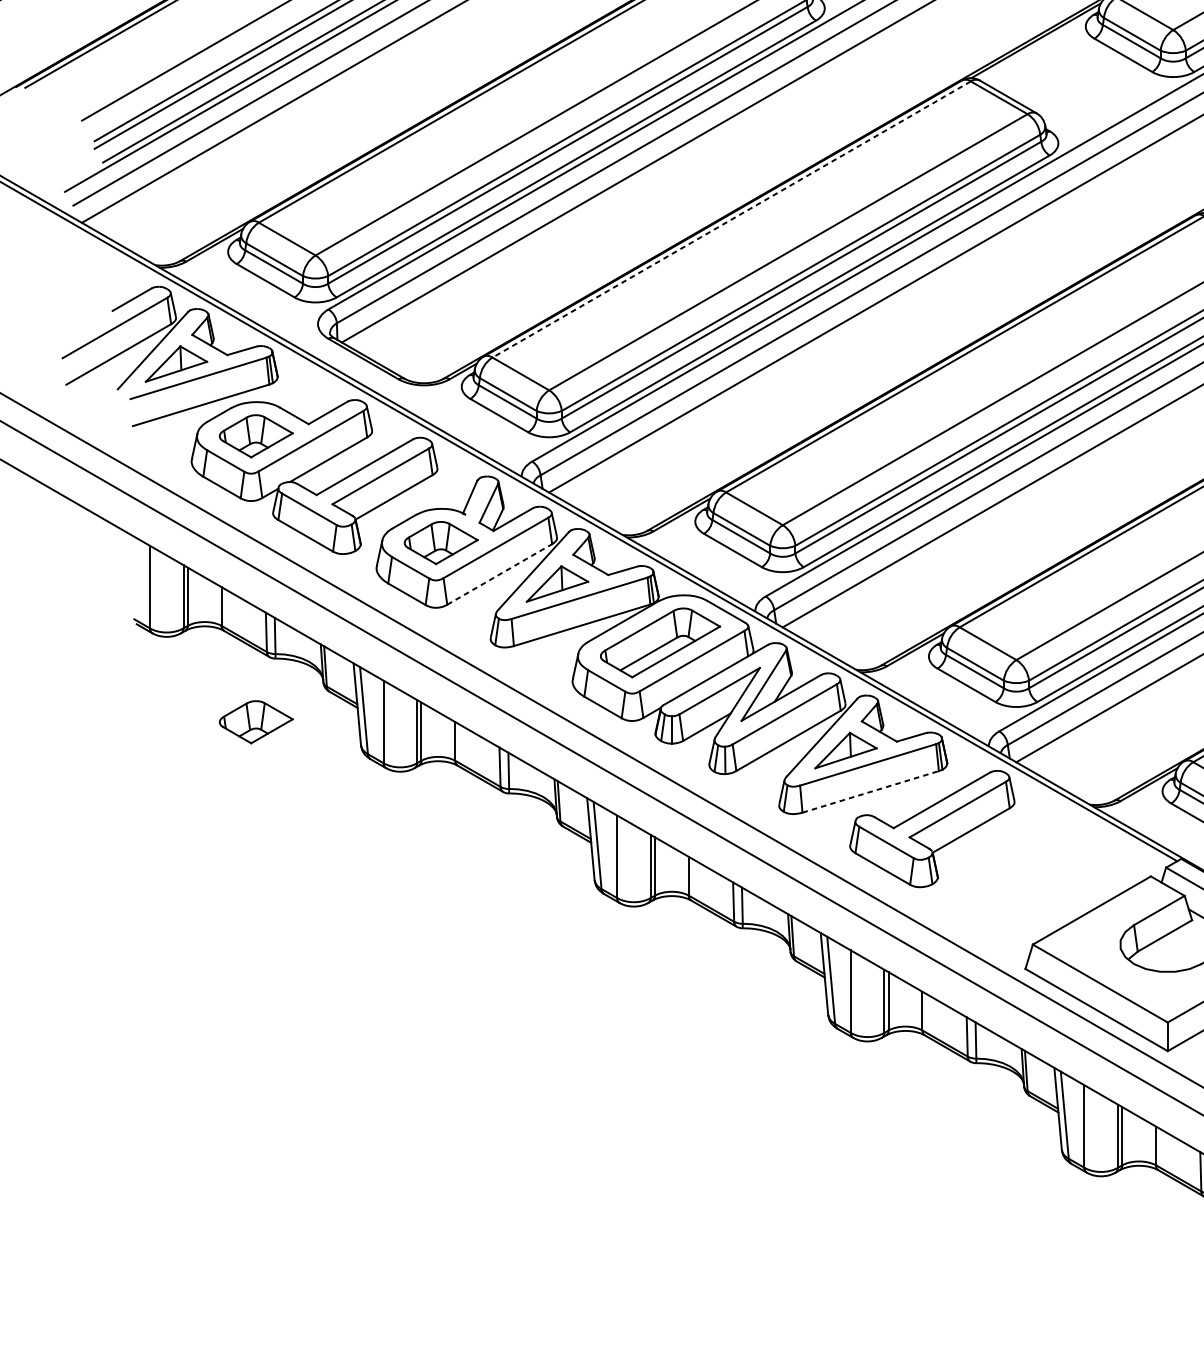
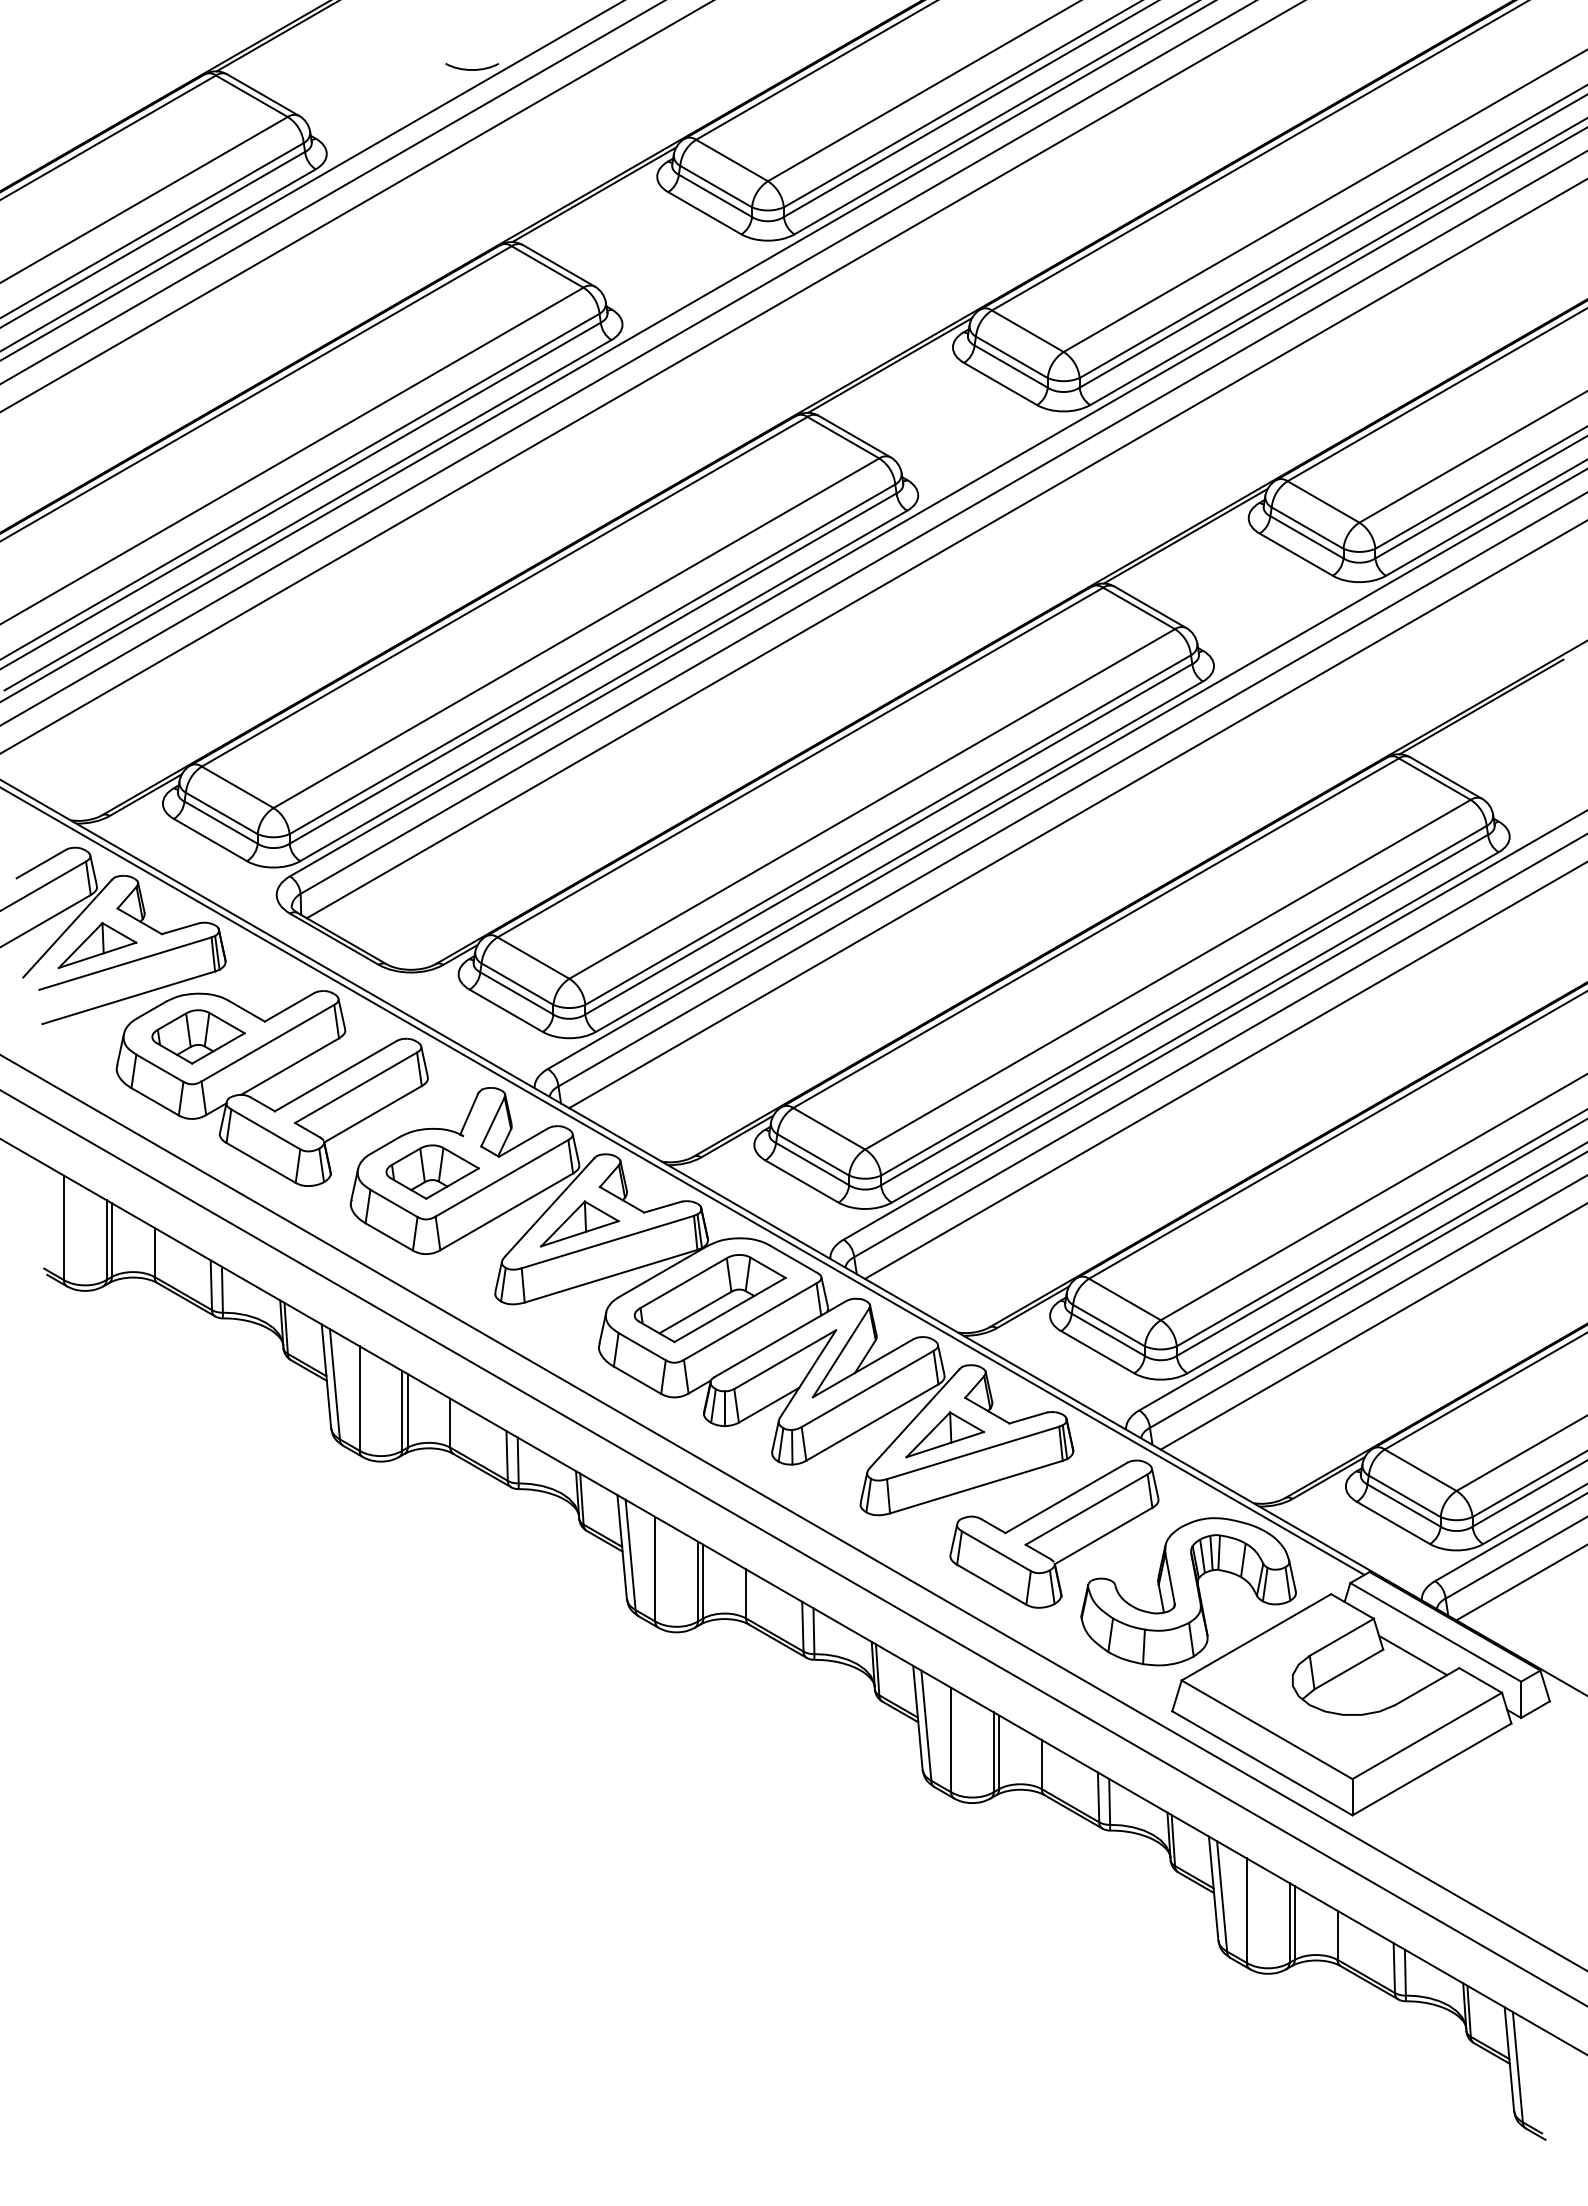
line: (731, 219) -> (800, 762), dashed -> solid
line: (499, 574) -> (506, 1211), dashed -> solid
part: (256, 721) -> (198, 1398), removed
line: (870, 792) -> (976, 1487), dashed -> solid
part: (1038, 874) -> (1188, 1591), added

